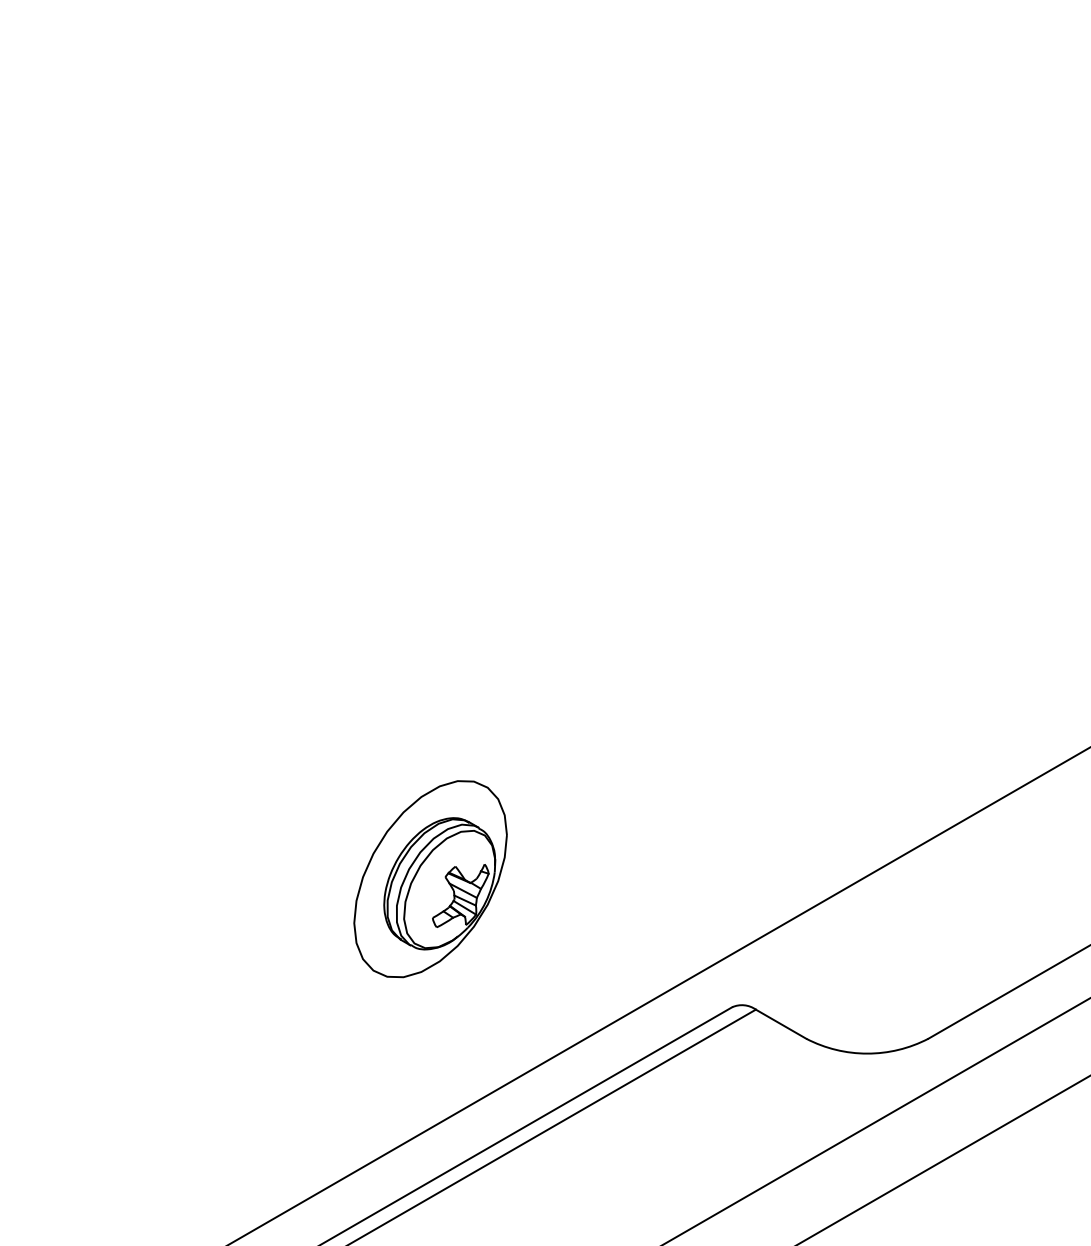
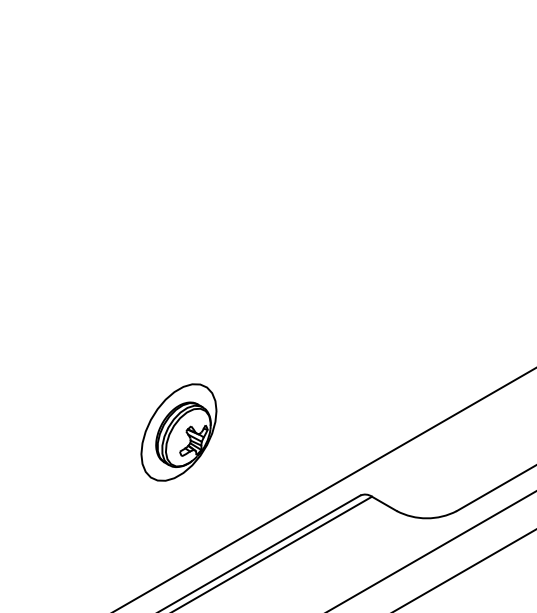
part: (429, 879) -> (178, 432), moved

